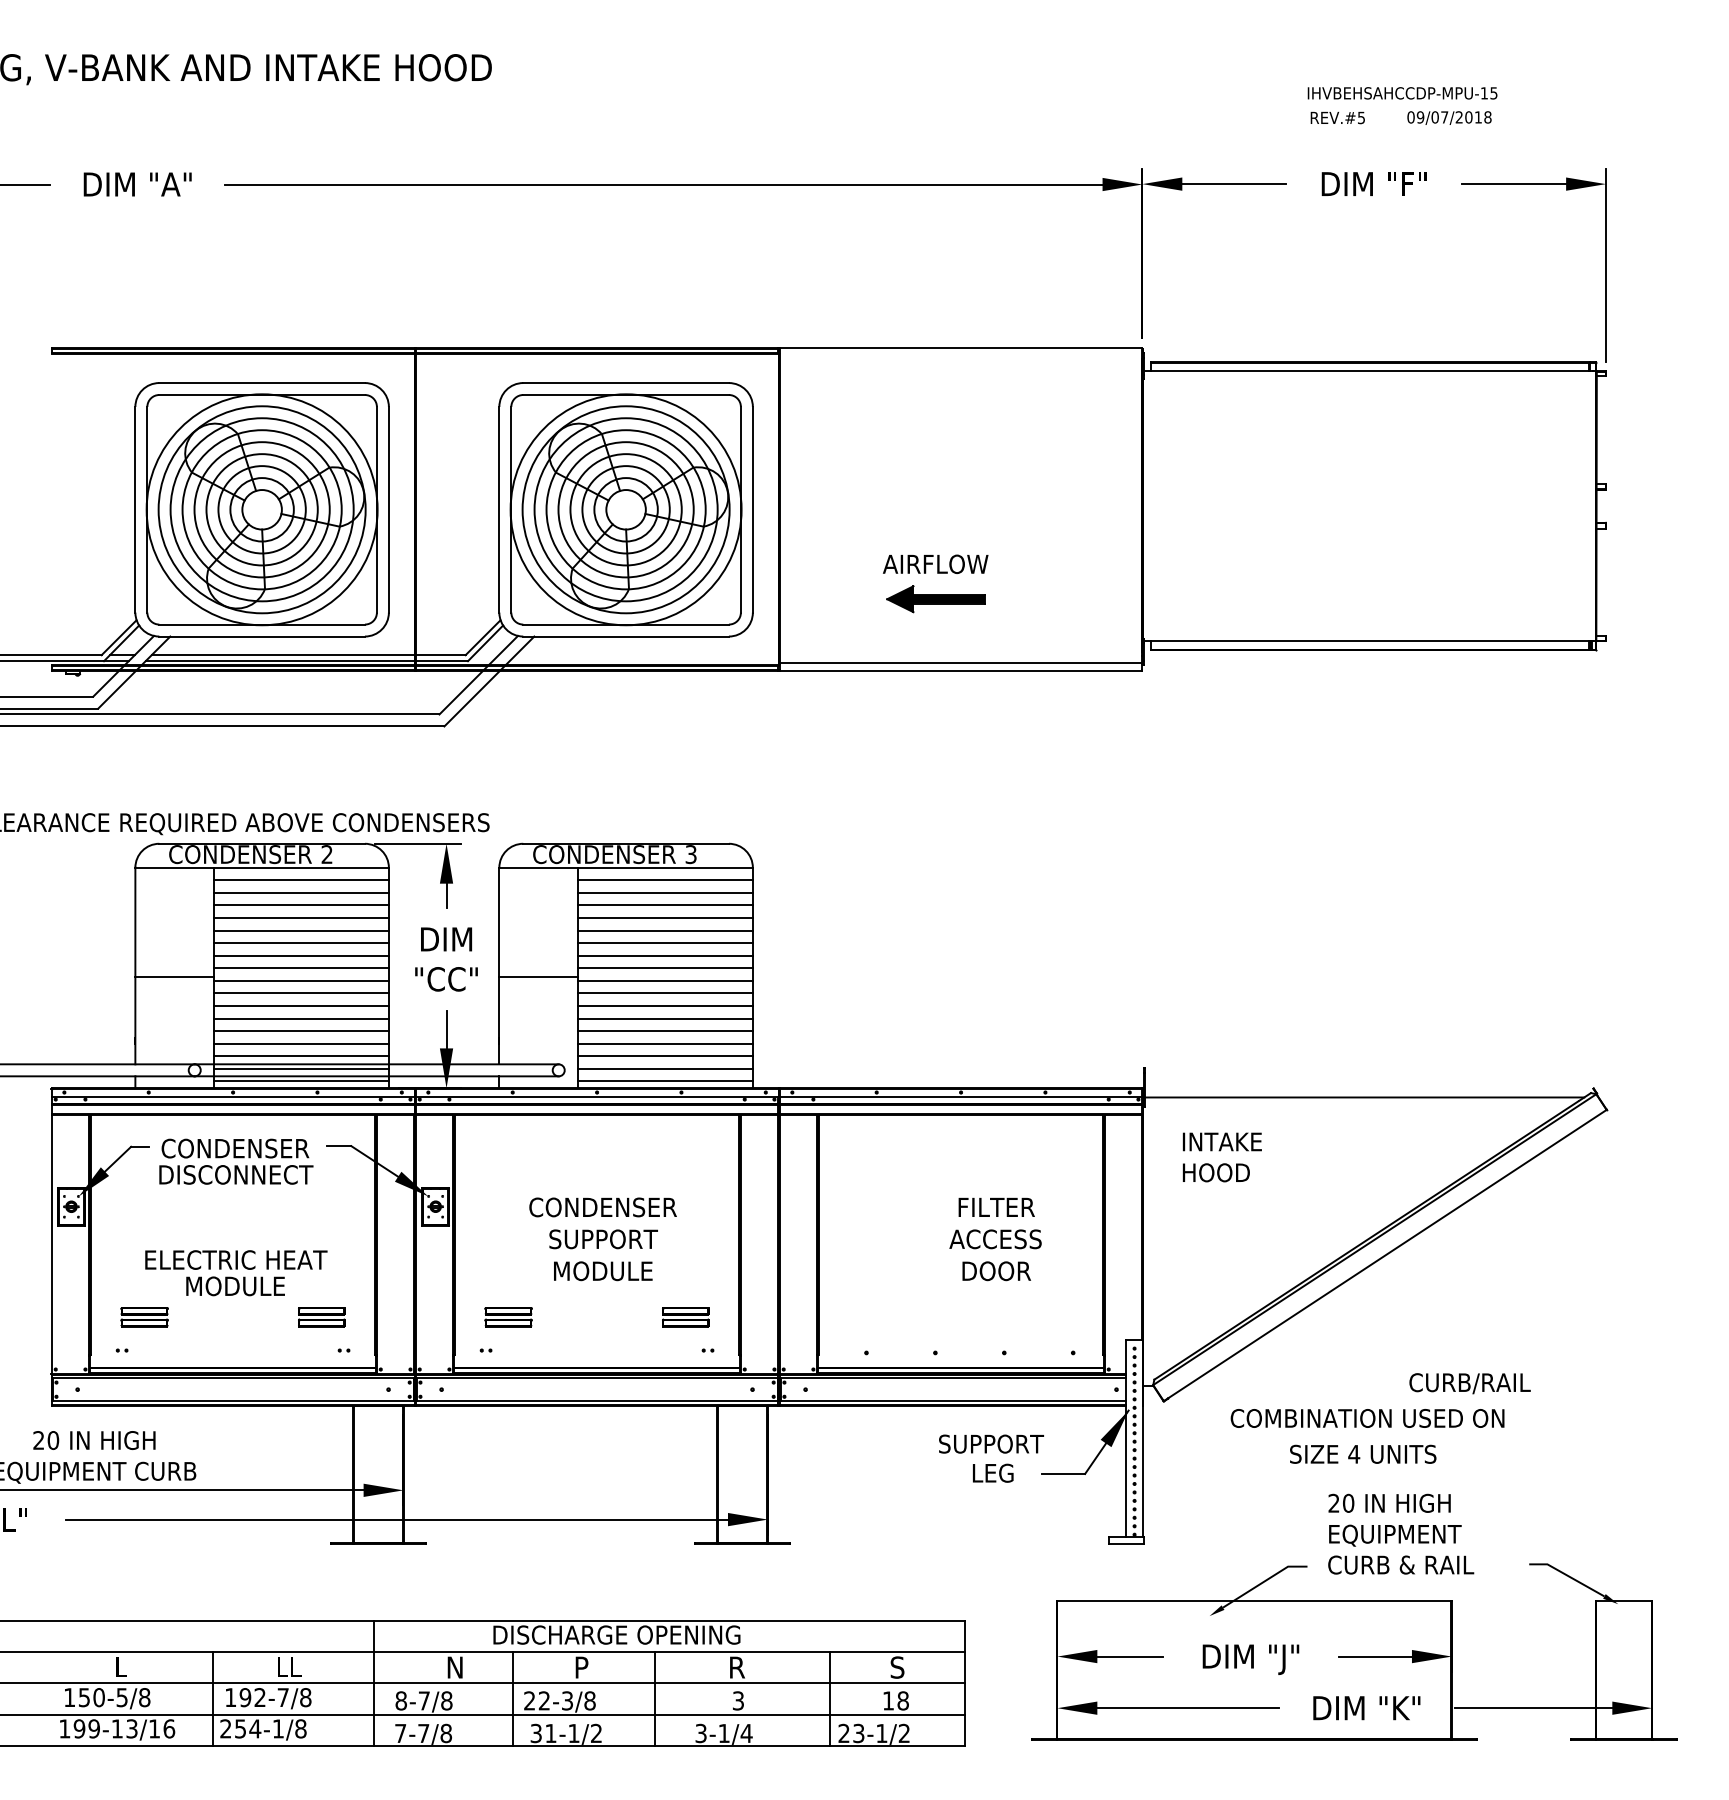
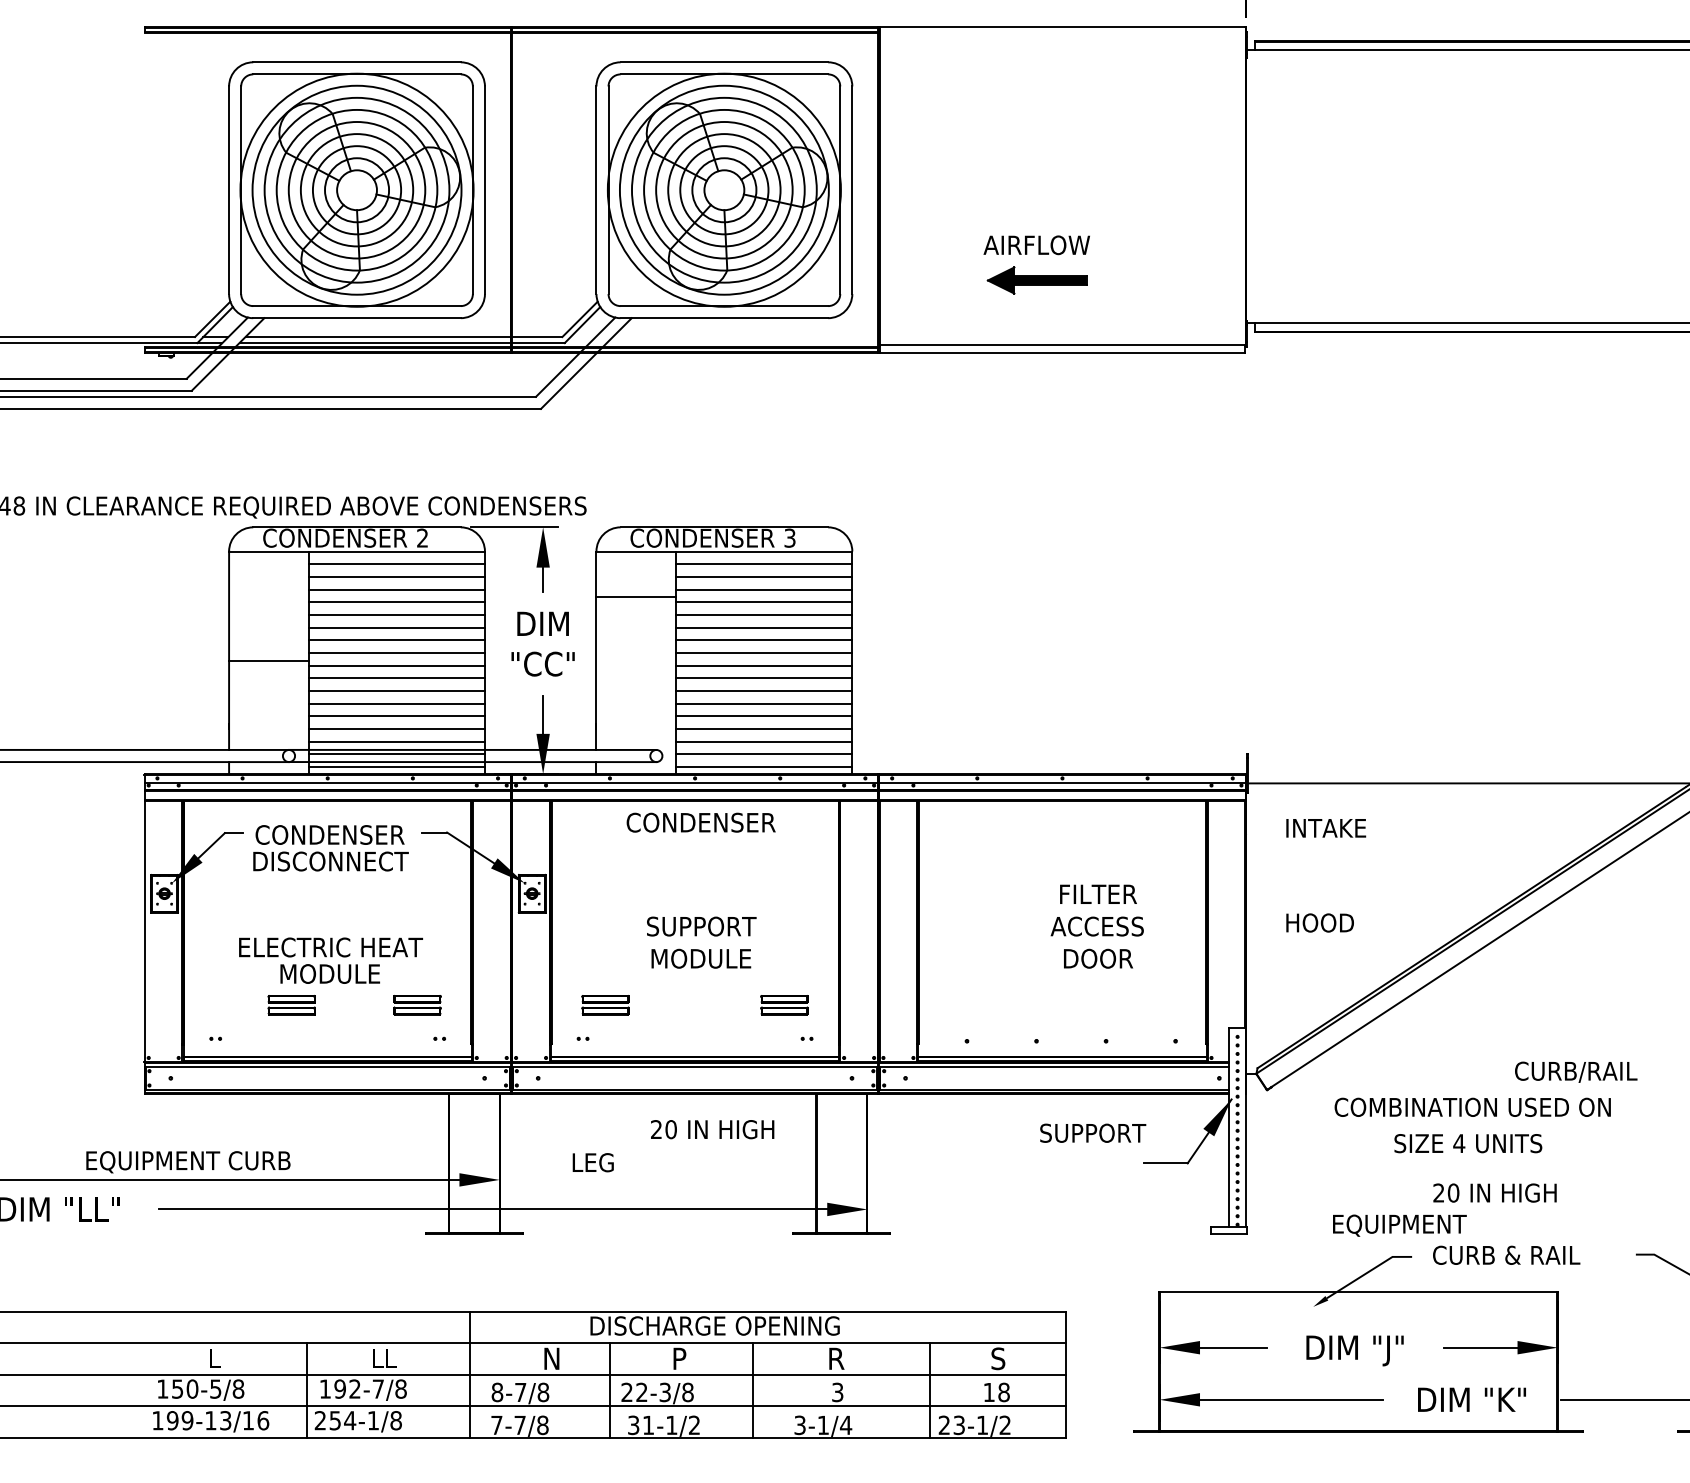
line: (538, 976) -> (635, 596), moved
text: (1215, 1172) -> (1319, 922), moved
text: (602, 1207) -> (700, 822), moved
part: (144, 1317) -> (291, 1005), moved
text: (94, 1440) -> (712, 1129), moved
text: (993, 1472) -> (593, 1161), moved
text: (1395, 1535) -> (1400, 1225), moved

